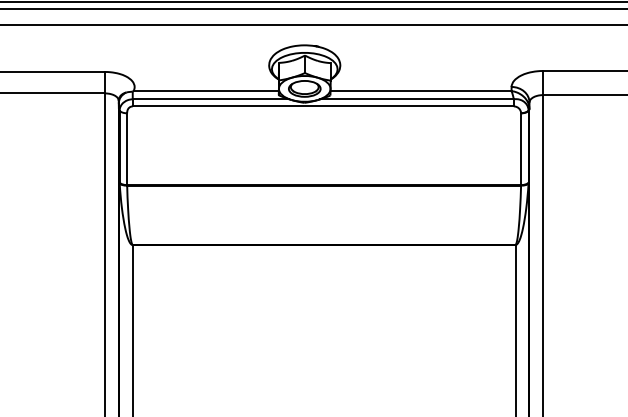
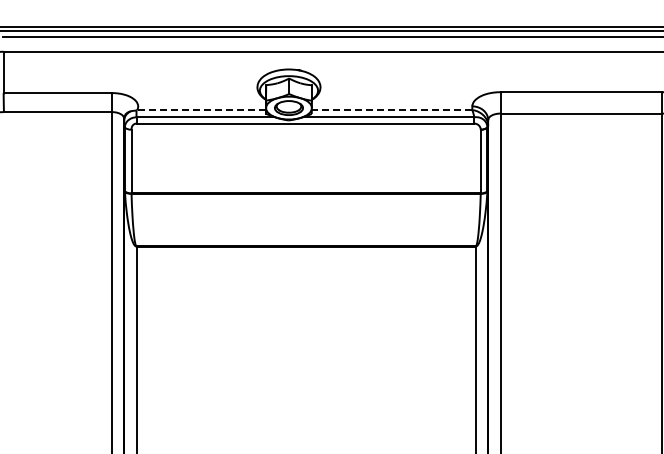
line: (206, 91) -> (201, 110), solid -> dashed
line: (420, 91) -> (391, 110), solid -> dashed

